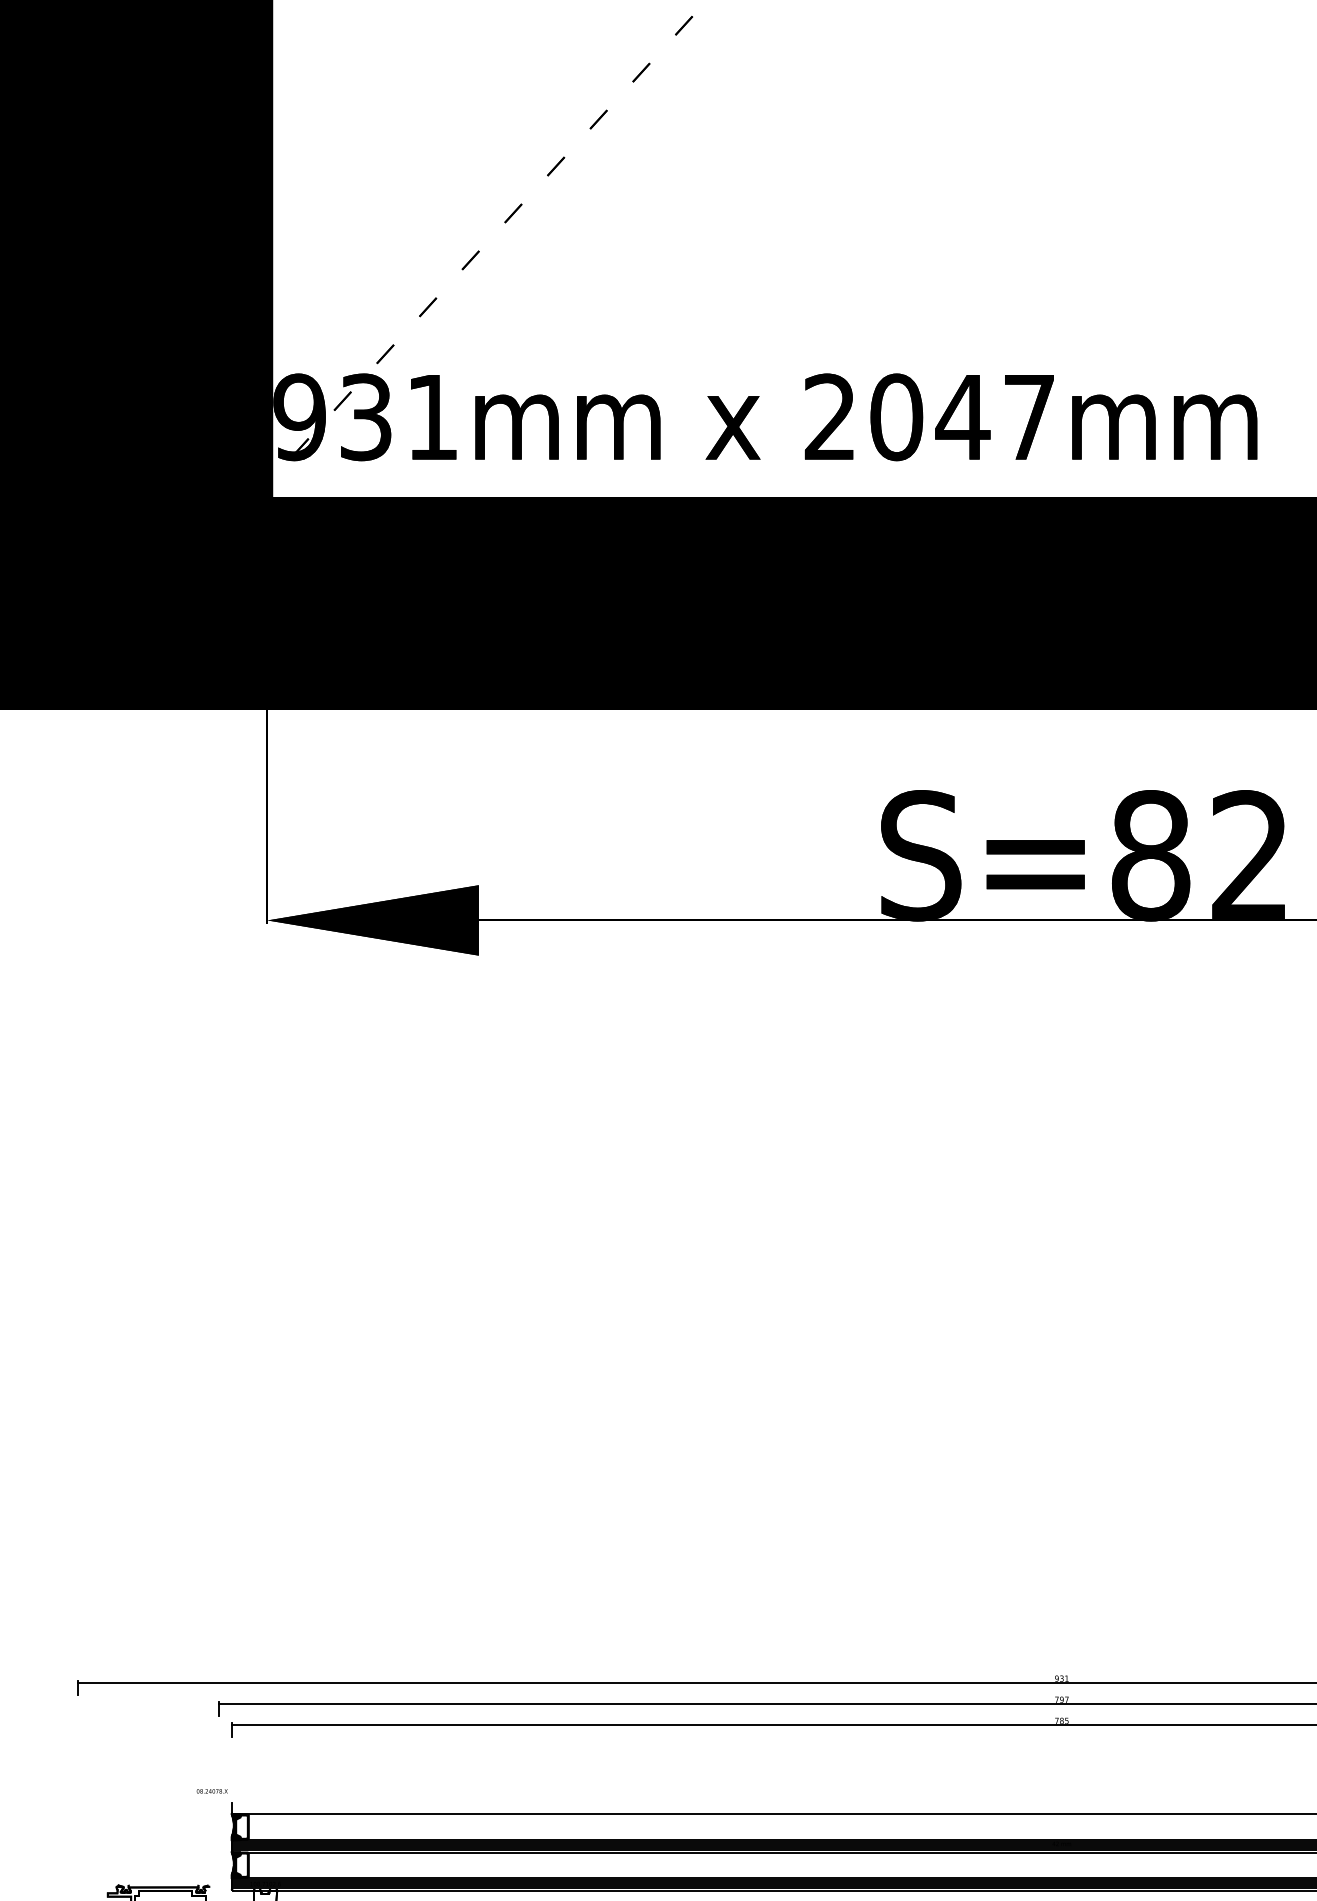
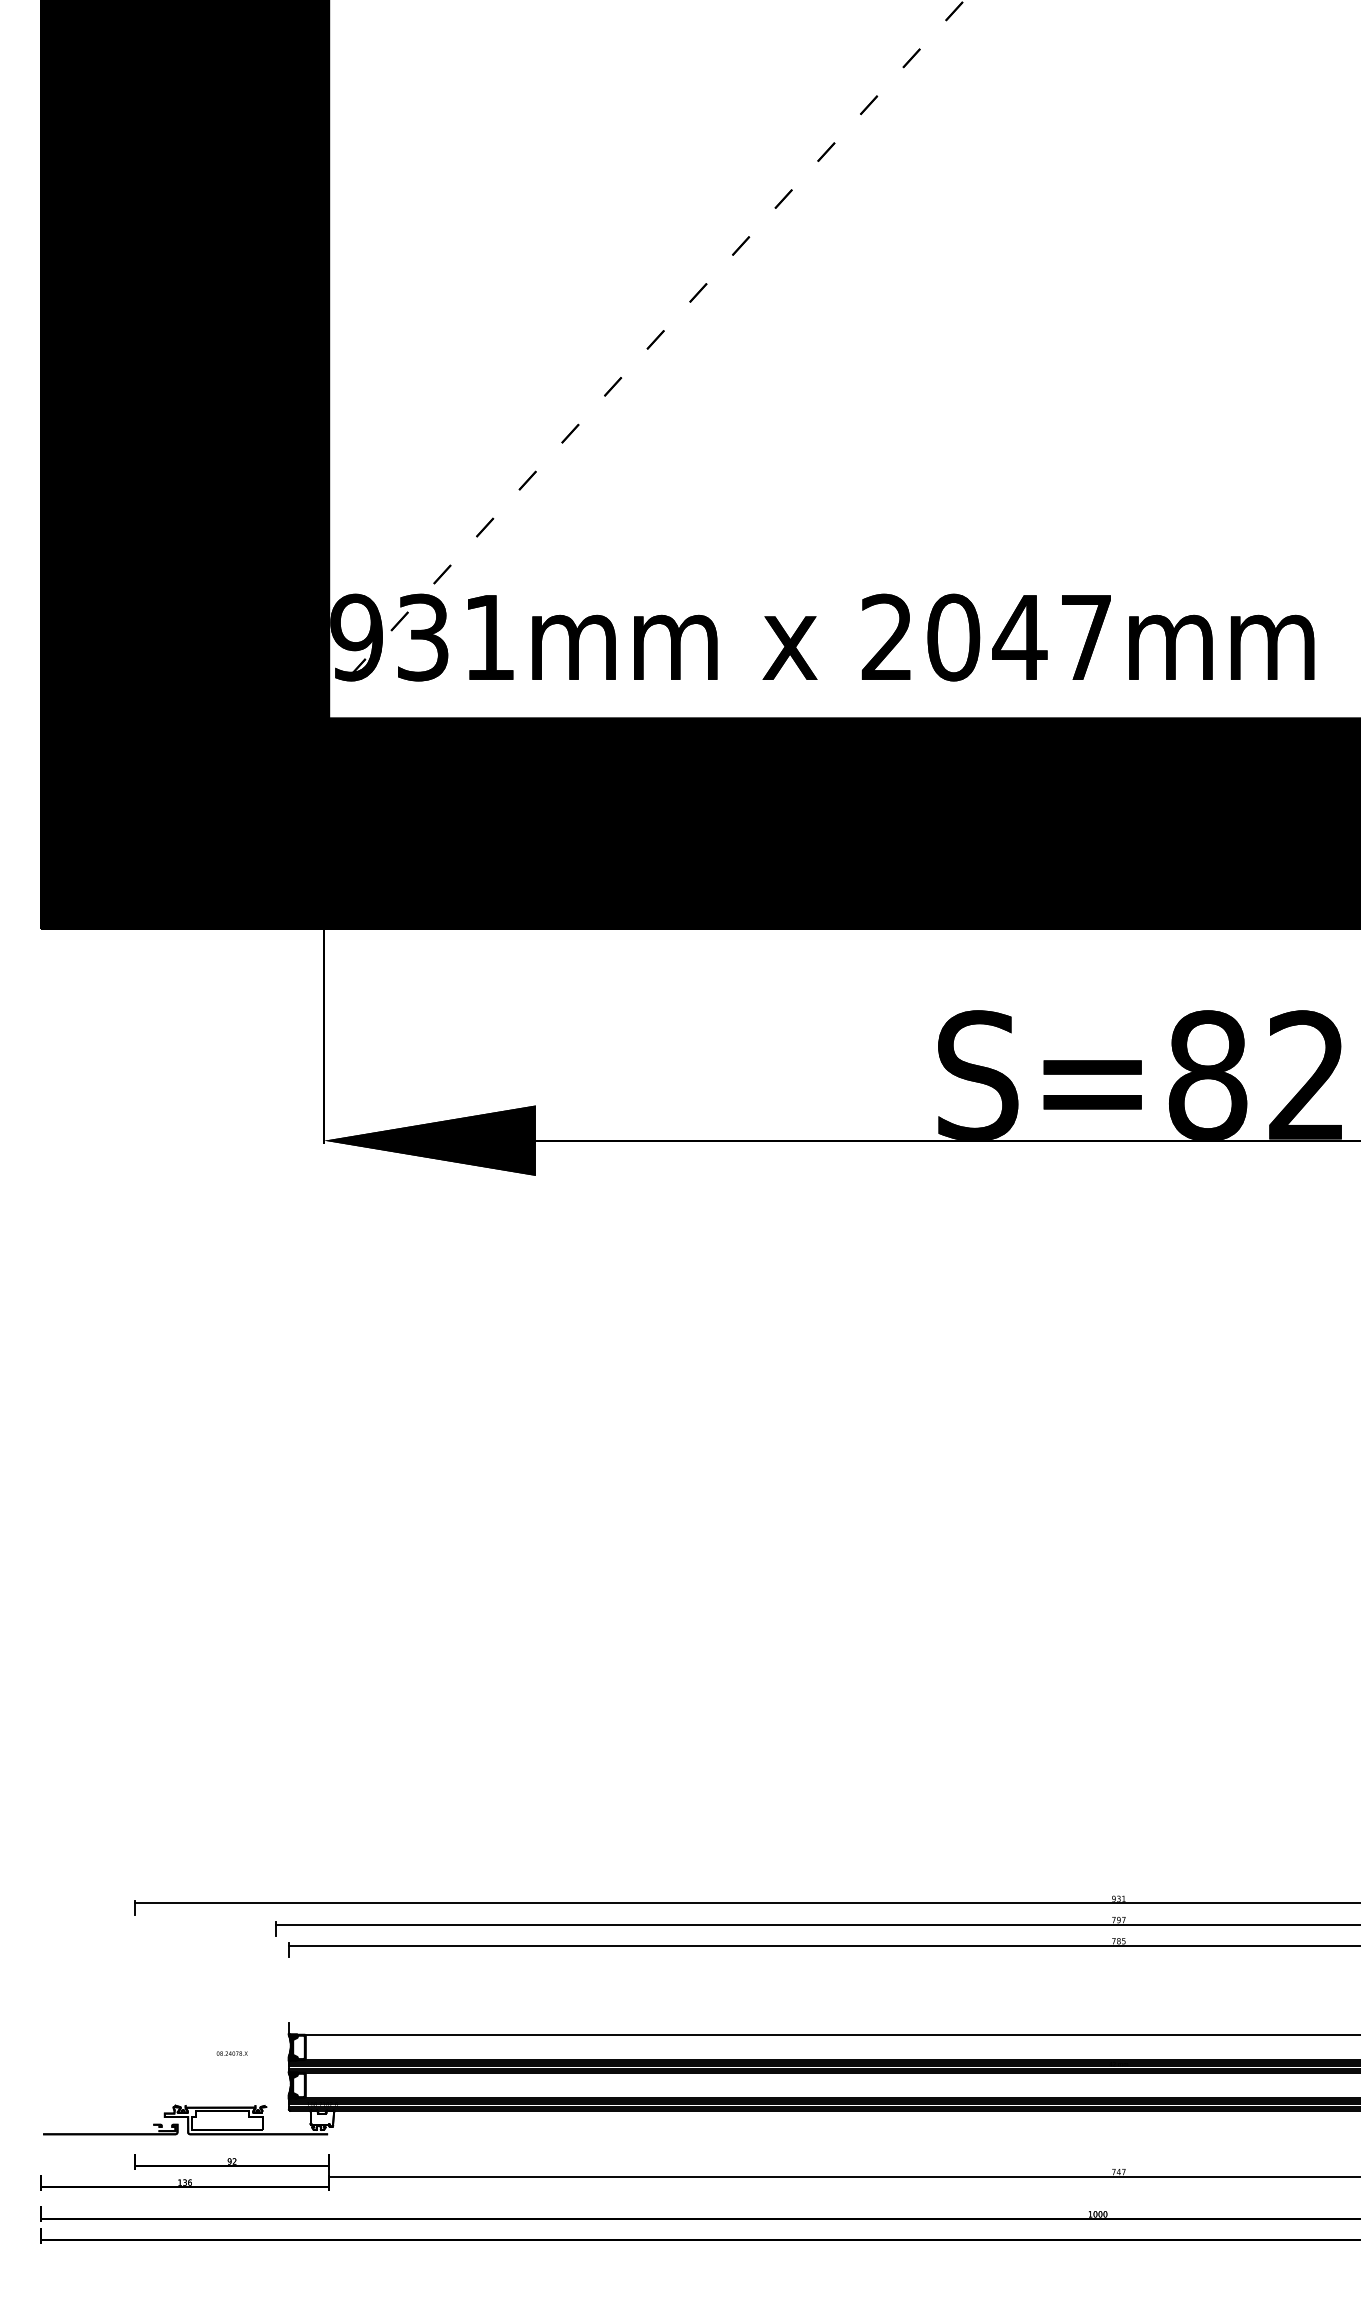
text: (211, 1791) -> (231, 2053), moved

